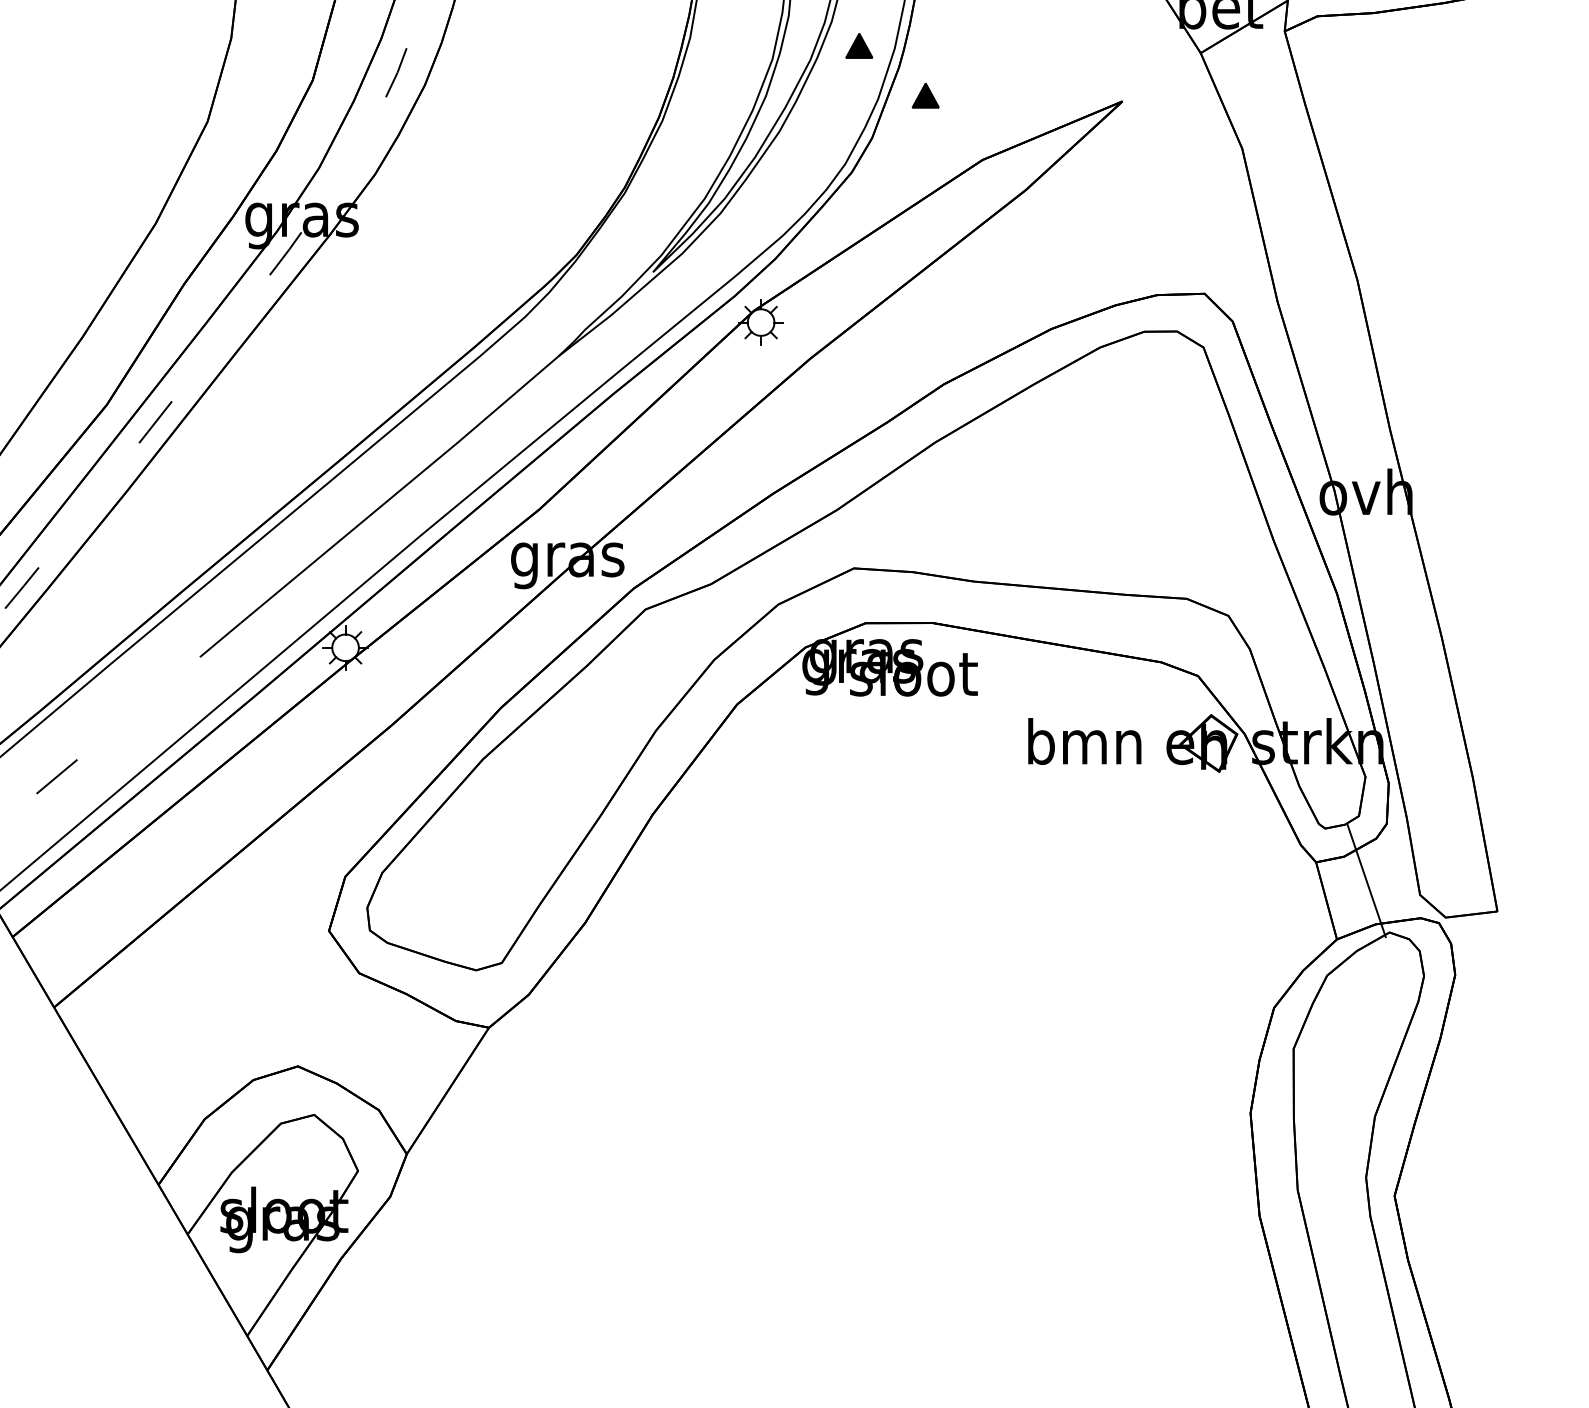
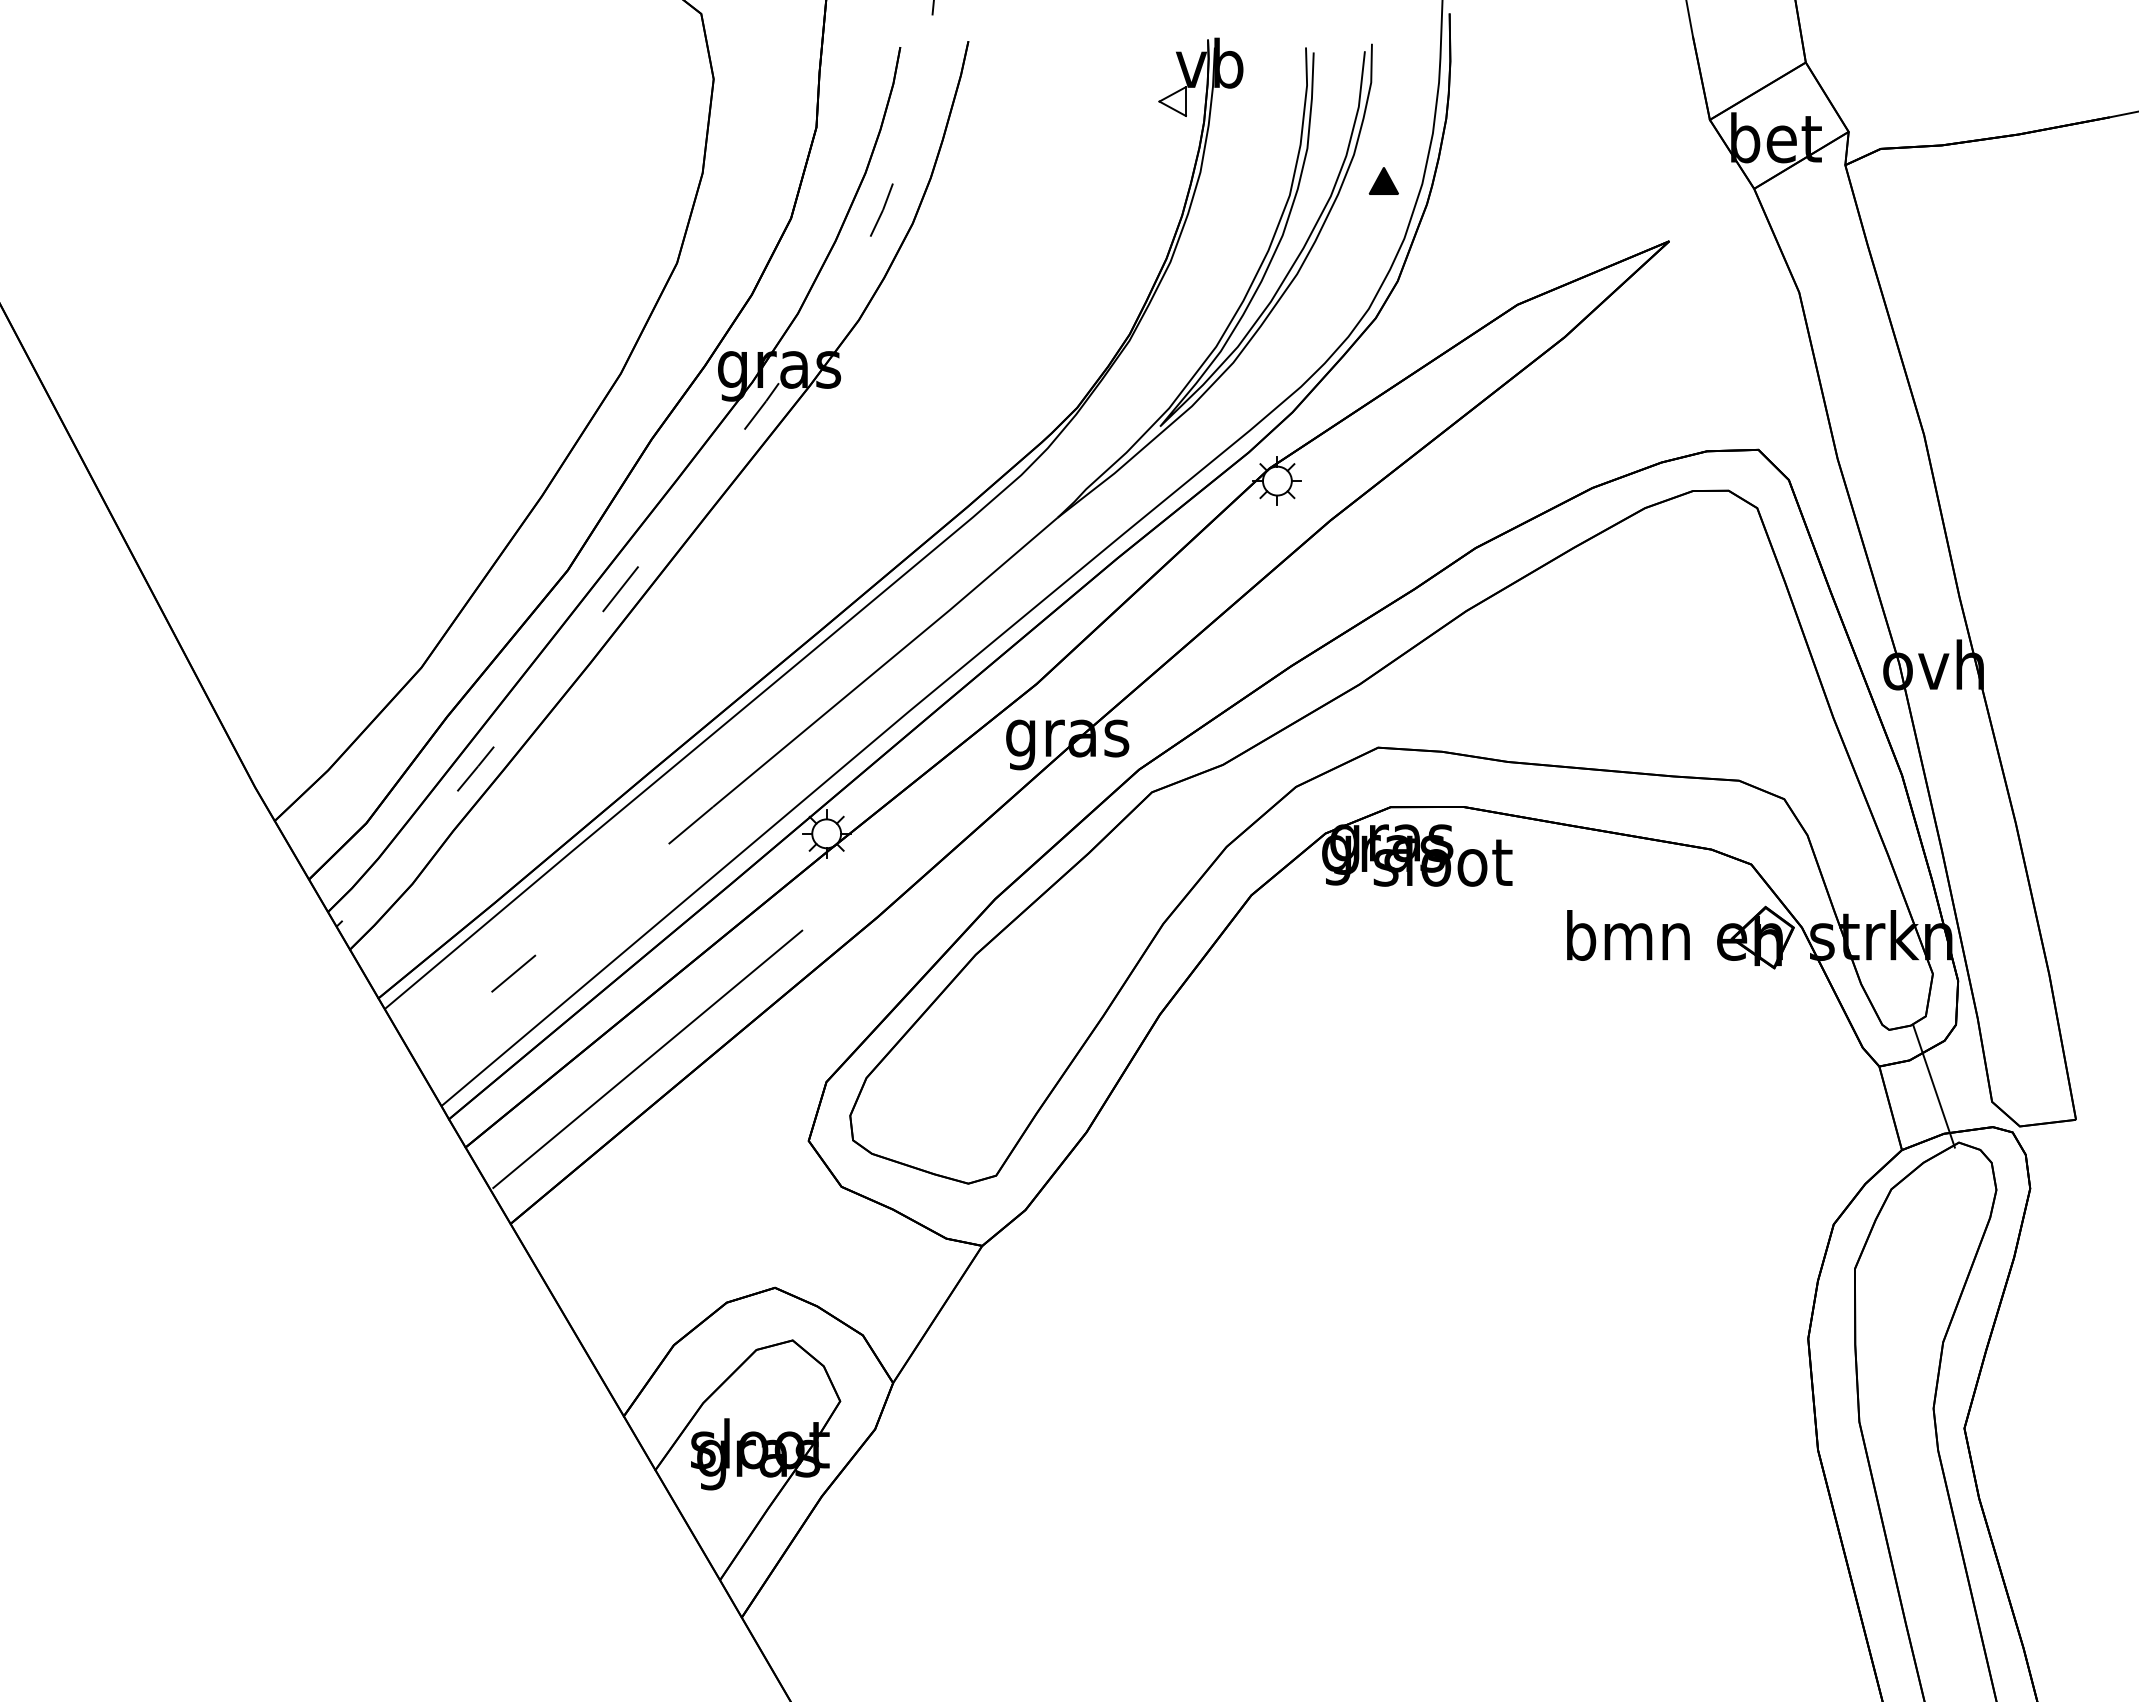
part: (925, 95) -> (1455, 234), removed
line: (180, 855) -> (647, 1059), added

